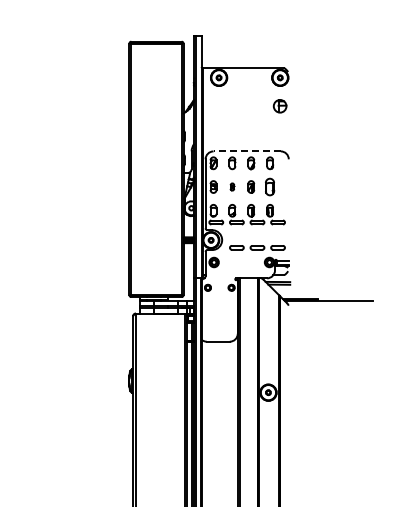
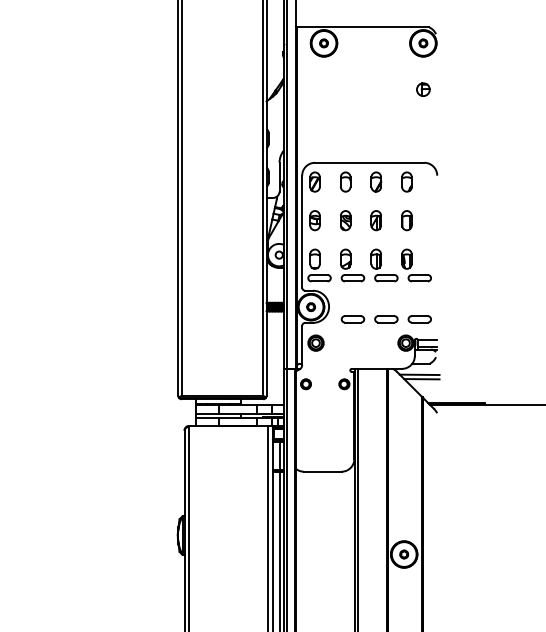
part: (280, 106) -> (423, 89), size x0.62
line: (247, 151) -> (370, 162), dashed -> solid
part: (232, 186) -> (345, 219), size x1.67
part: (270, 186) -> (407, 219), size x0.71

